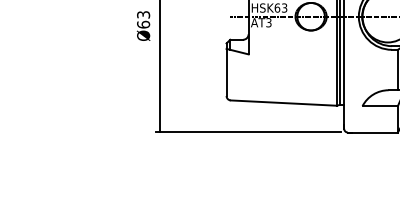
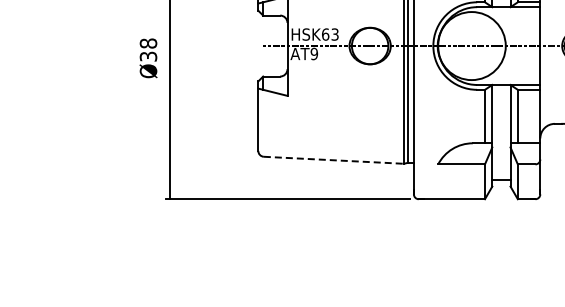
text: (143, 19) -> (148, 49), Ø63 -> Ø38
text: (269, 22) -> (314, 53), AT3 -> AT9
line: (284, 103) -> (334, 160), solid -> dashed

